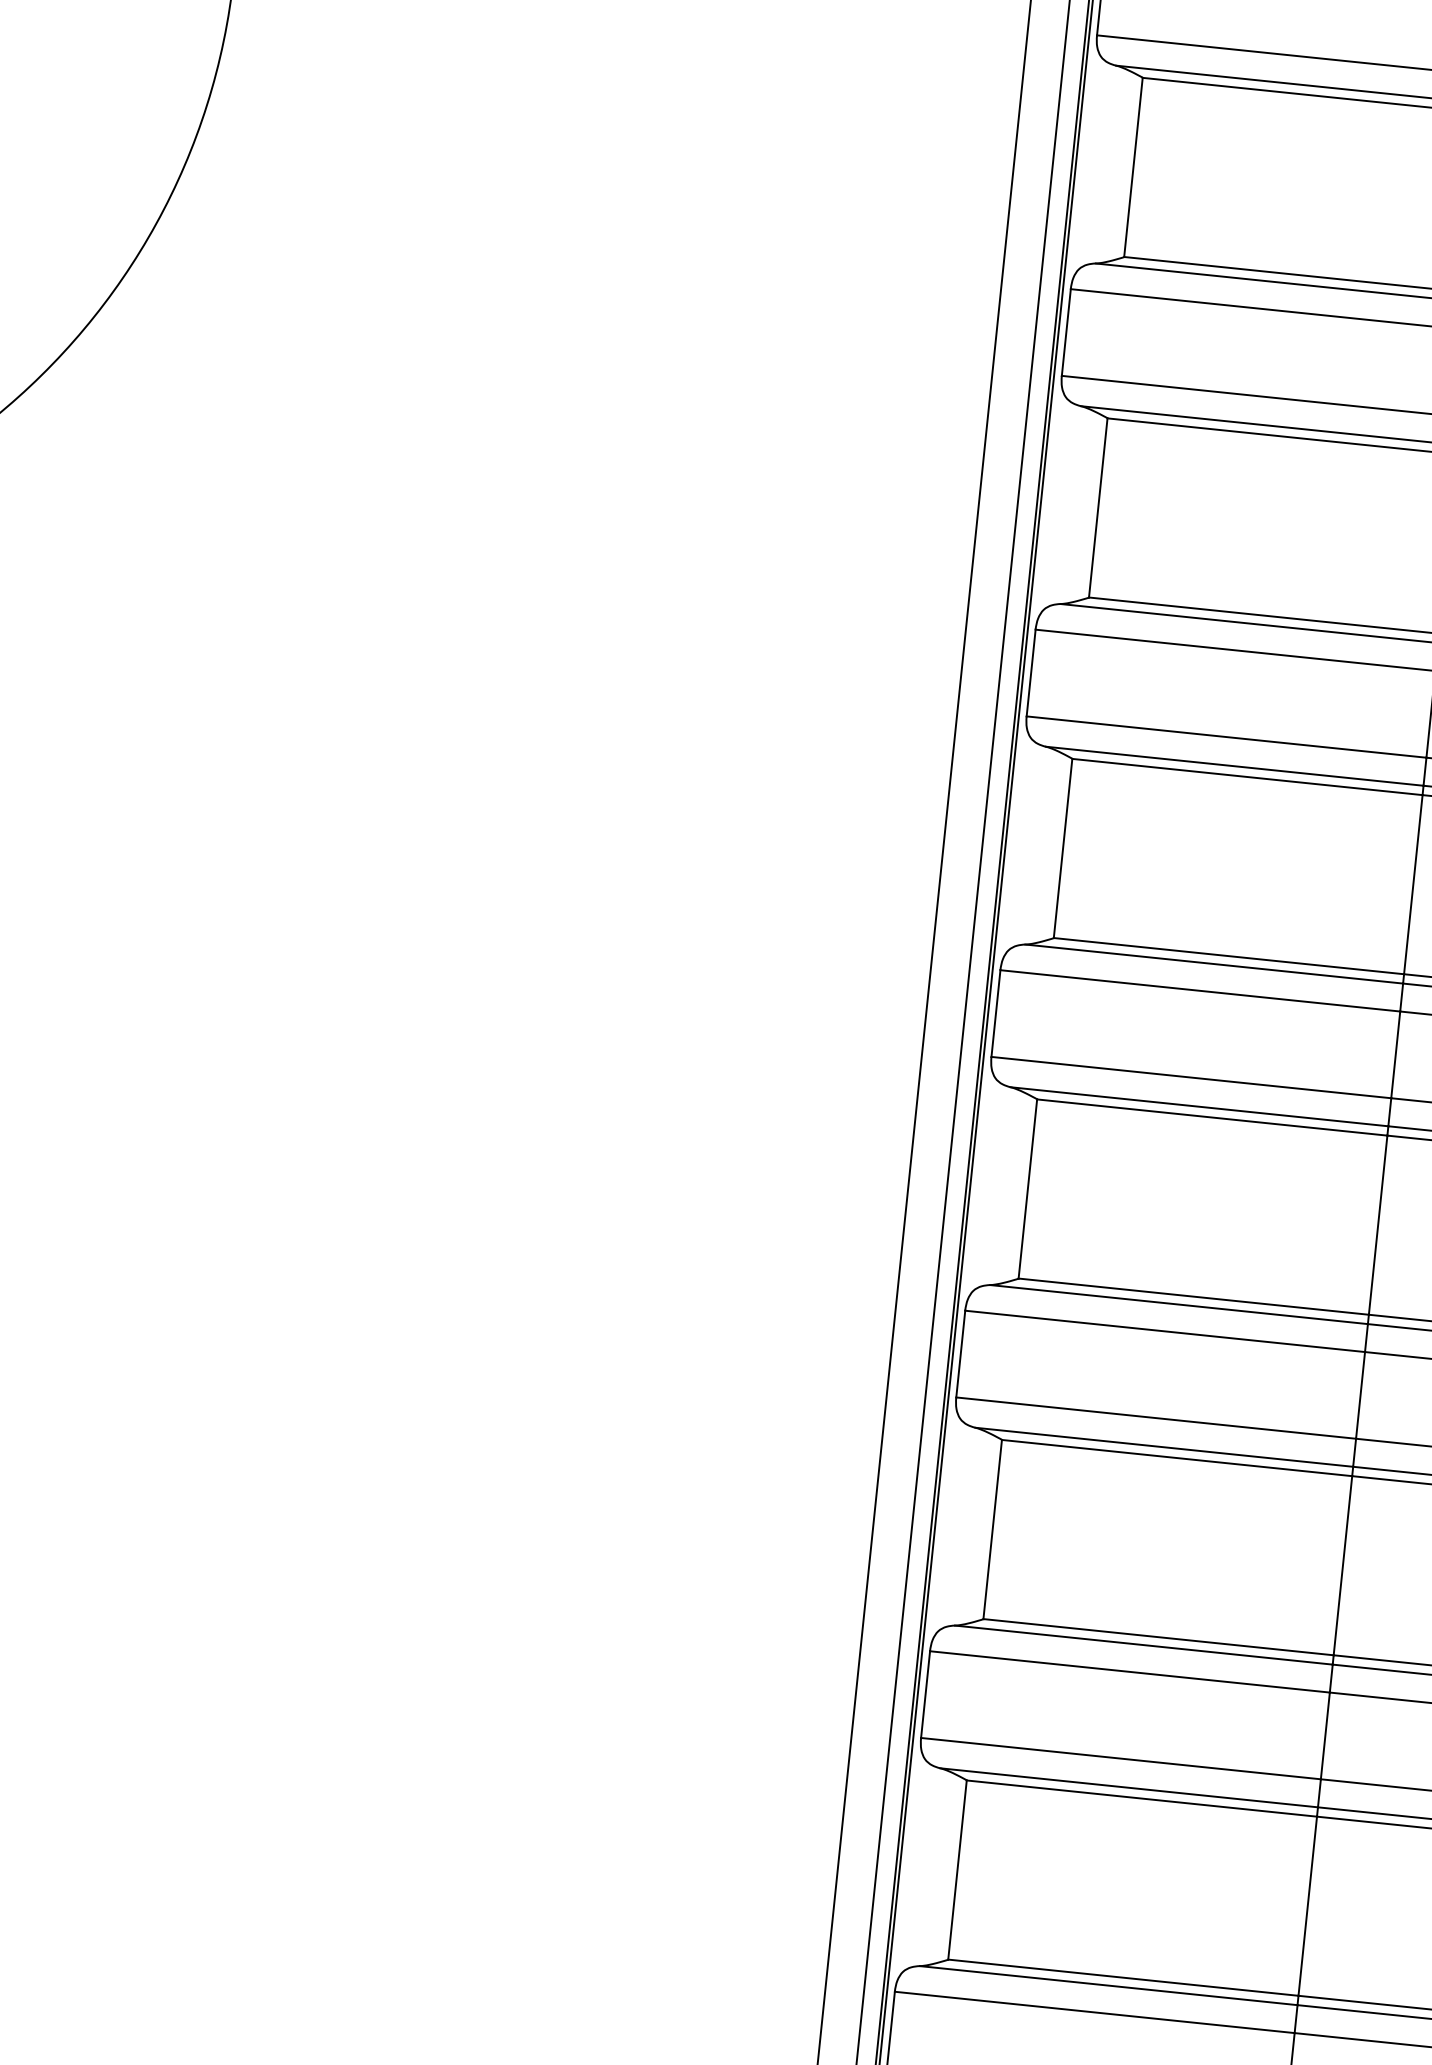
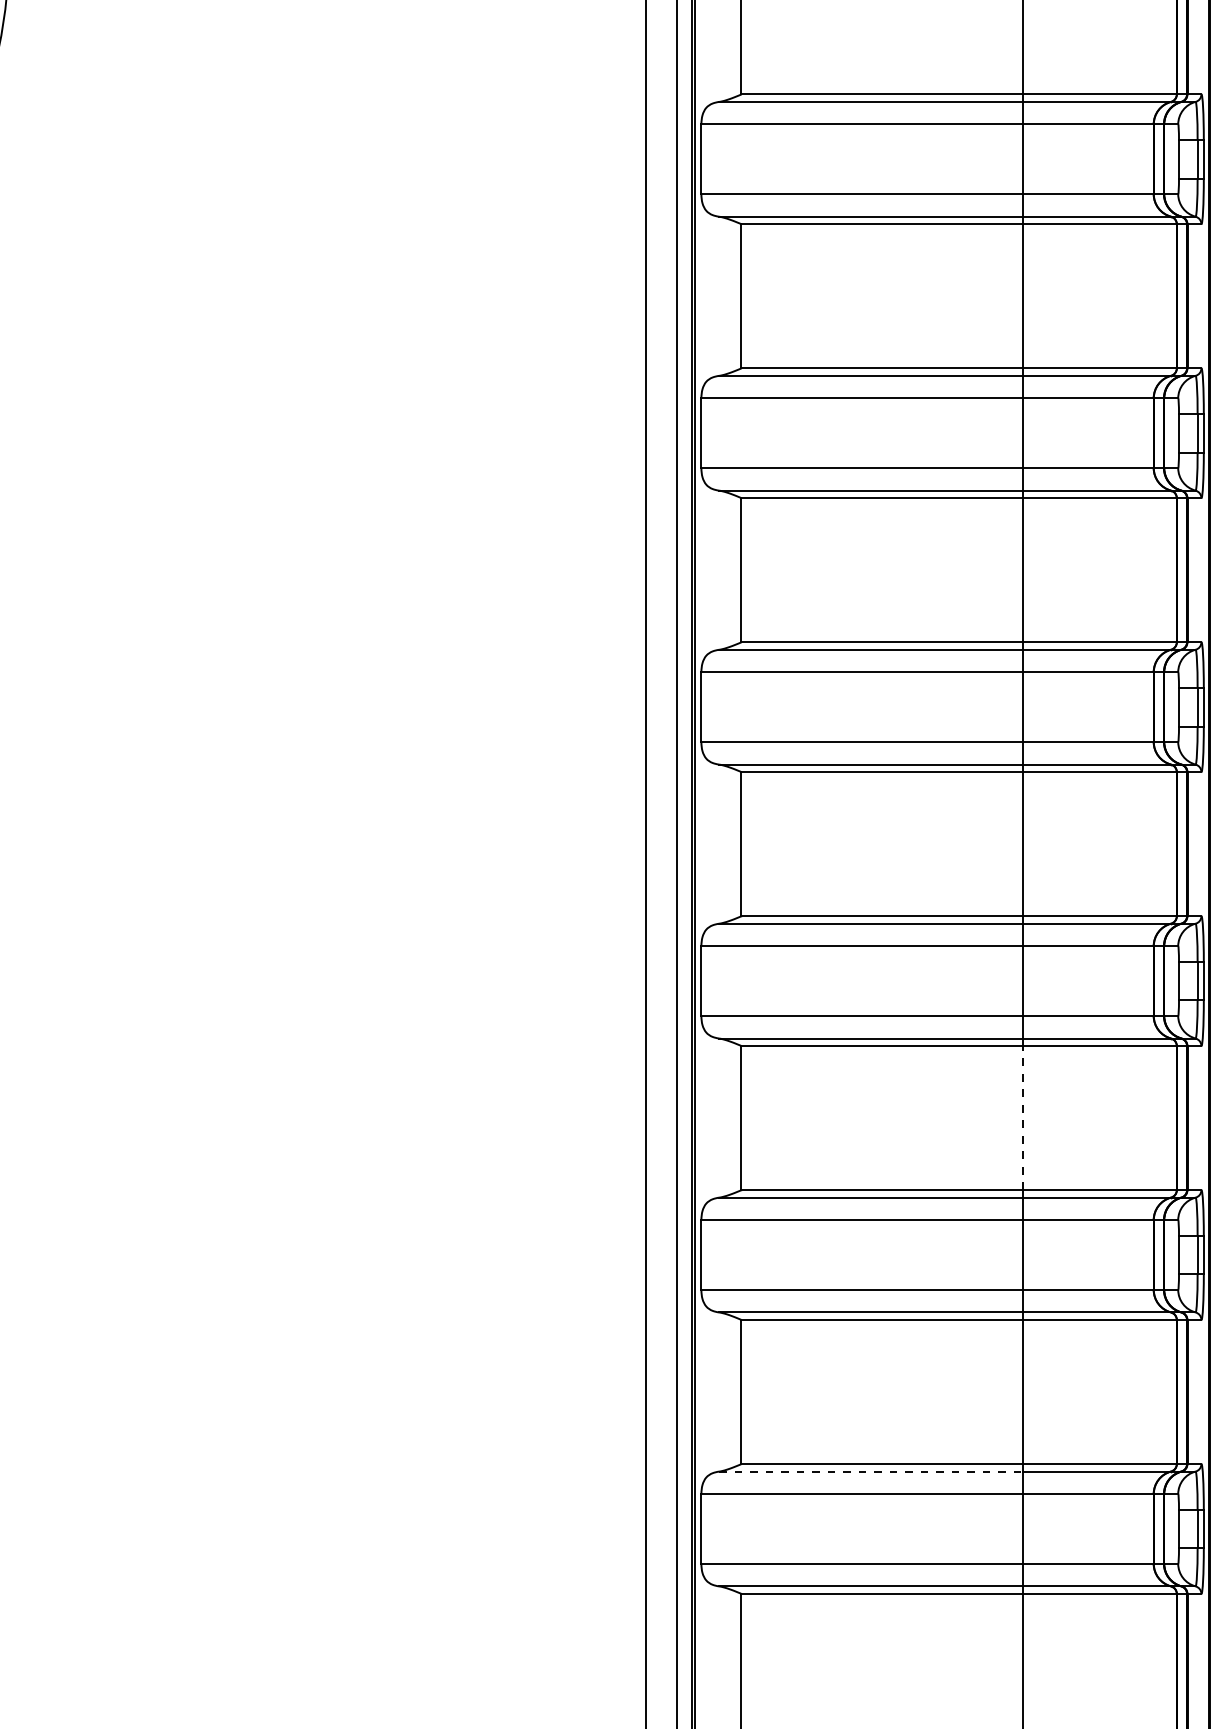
line: (1343, 1565) -> (1023, 1117), solid -> dashed
line: (1109, 1985) -> (871, 1471), solid -> dashed

